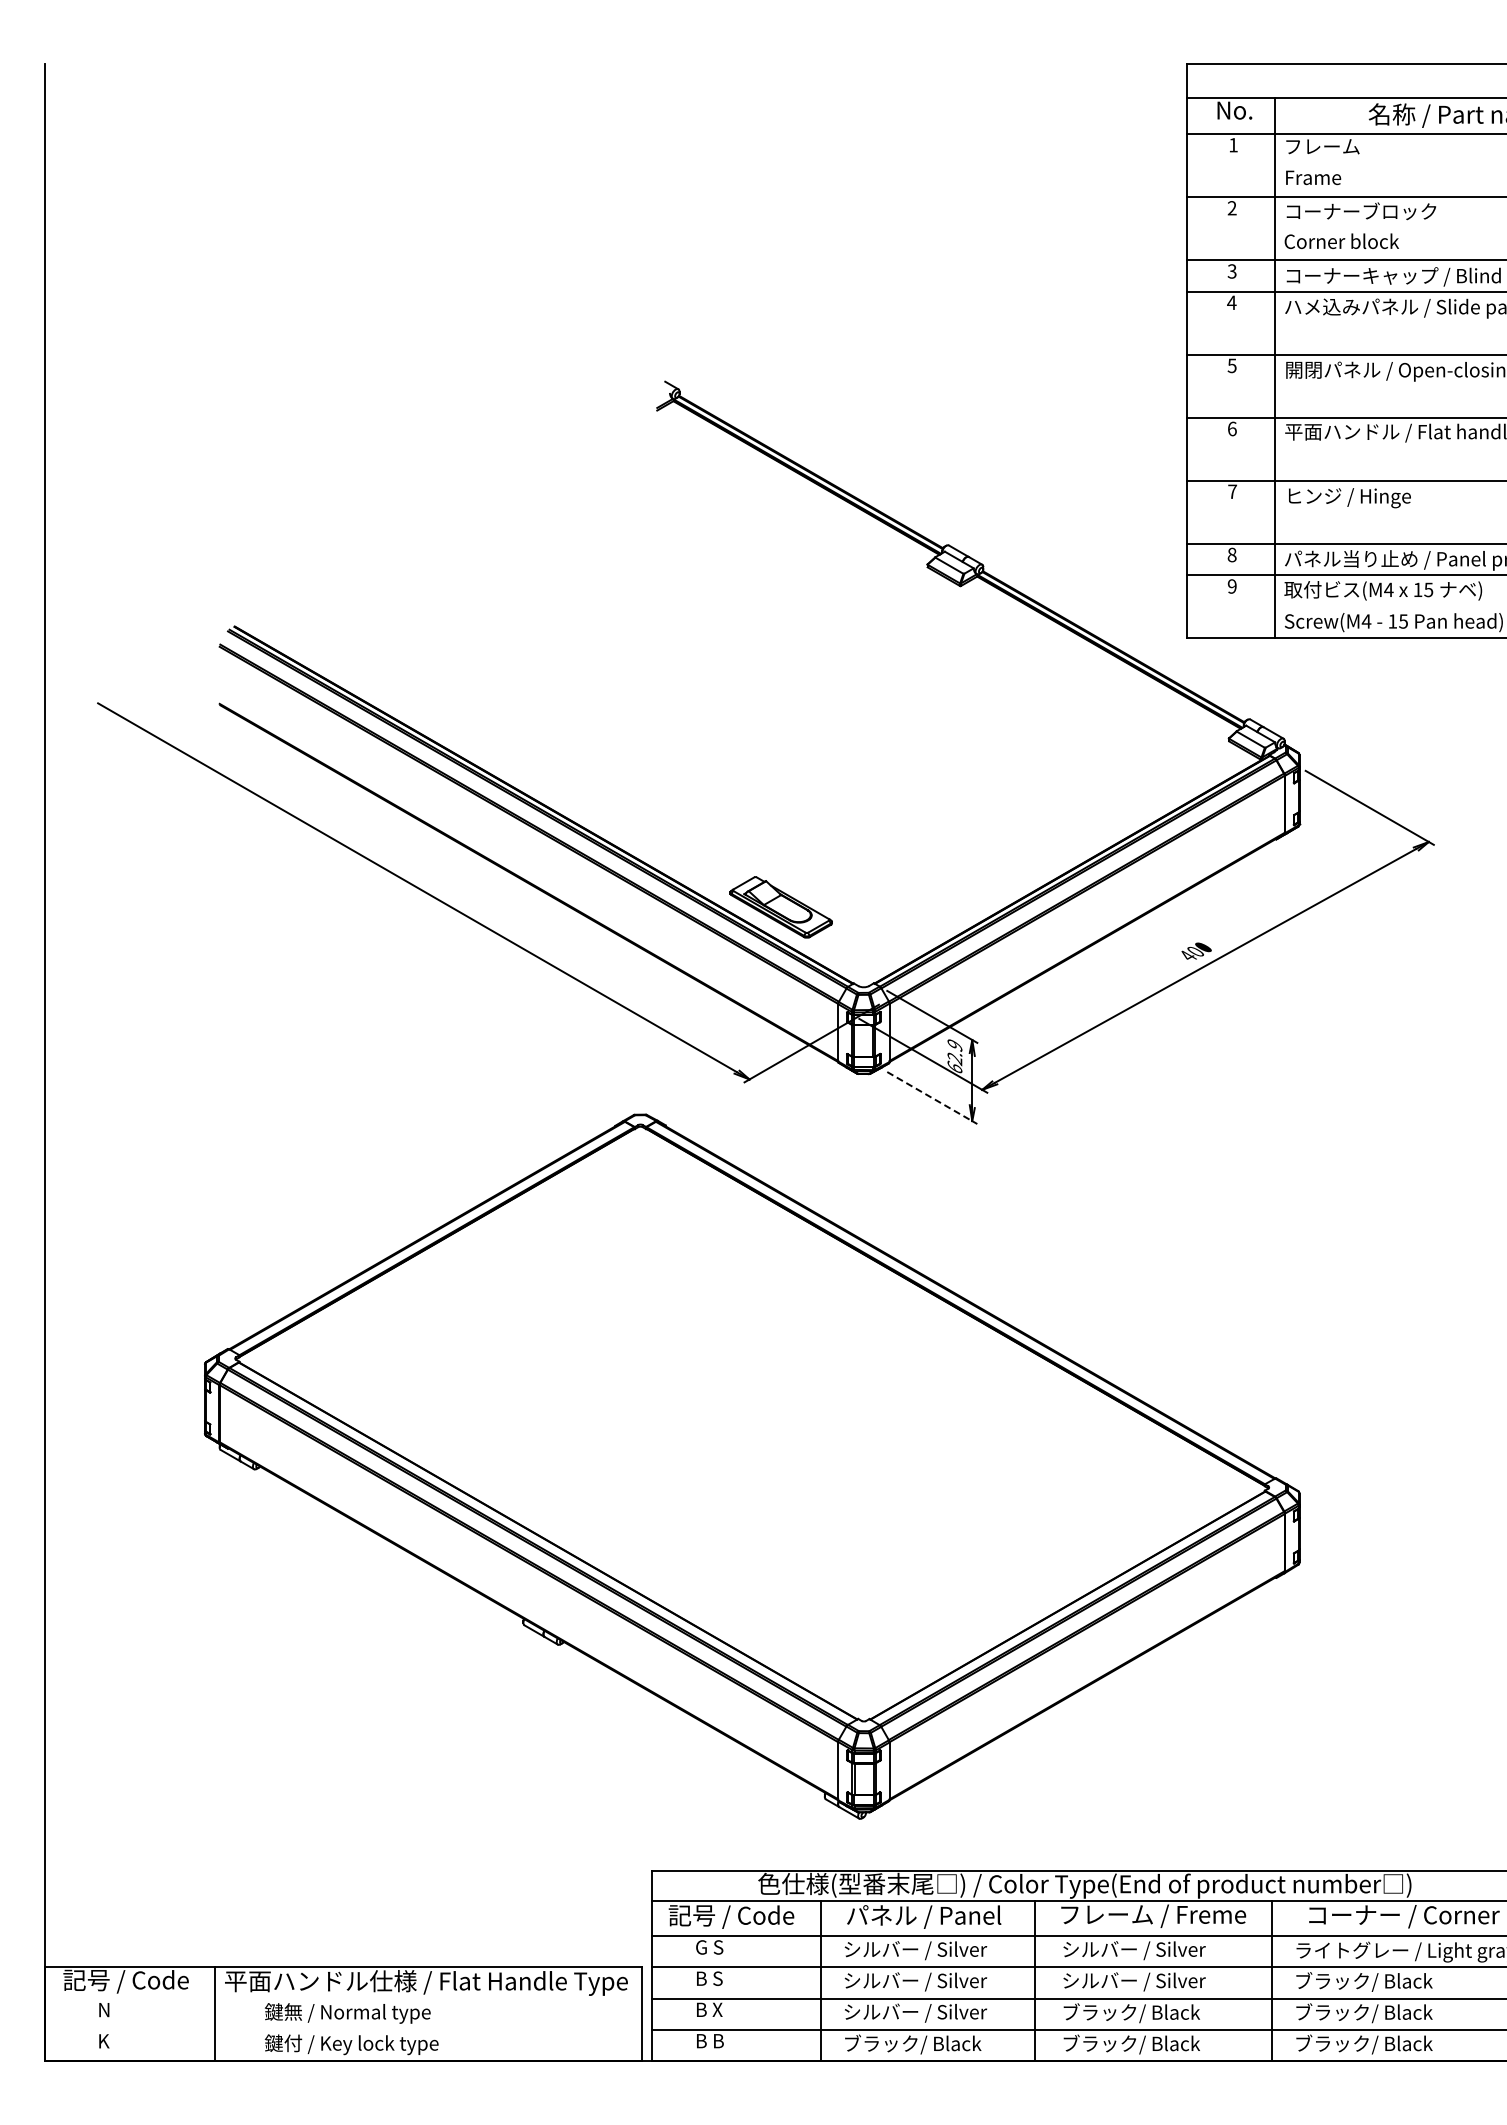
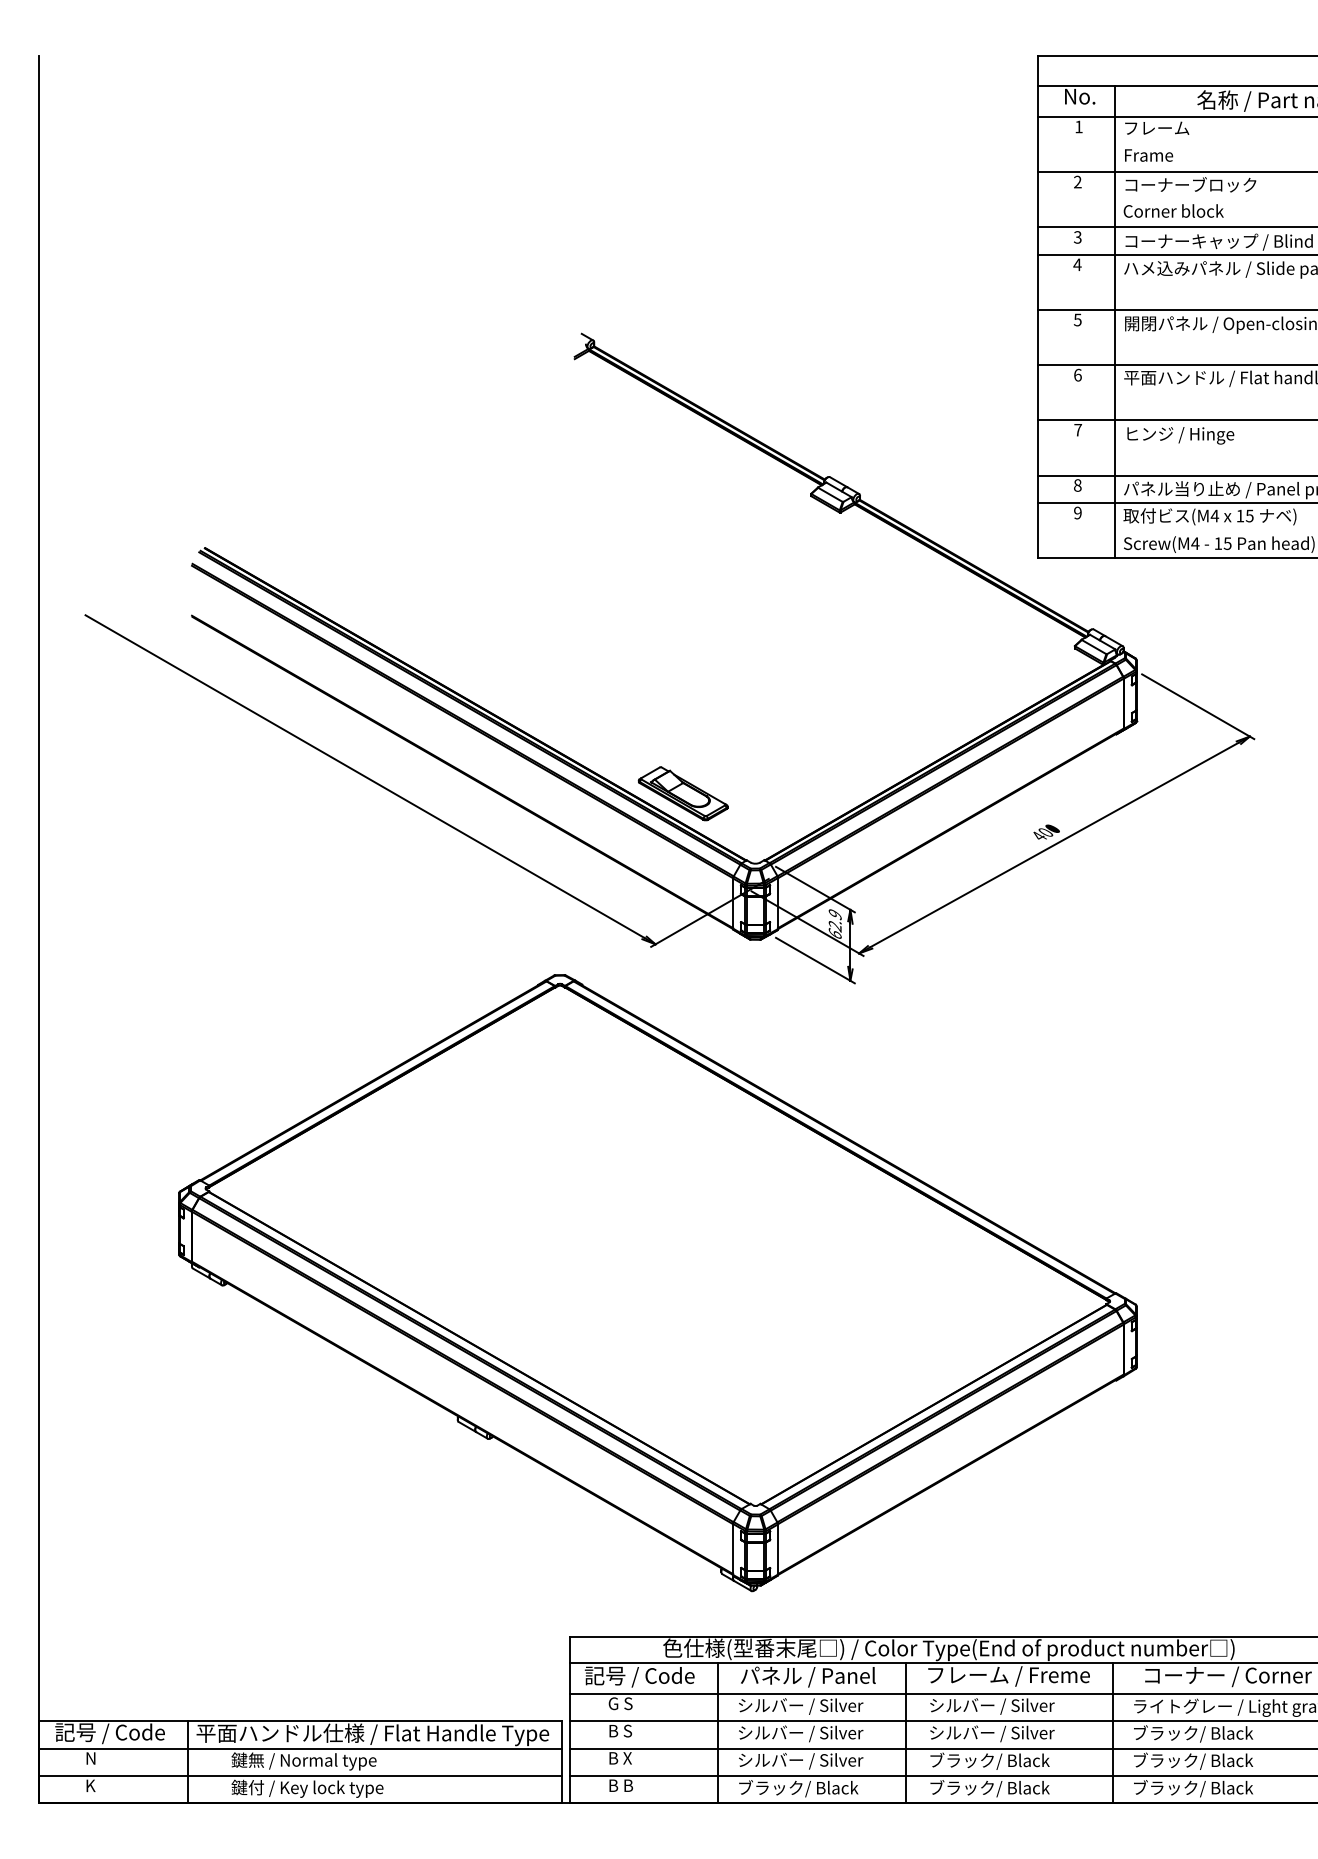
line: (932, 1098) -> (815, 960), dashed -> solid
line: (343, 1998) -> (300, 1748), added
line: (343, 2029) -> (300, 1775), added

